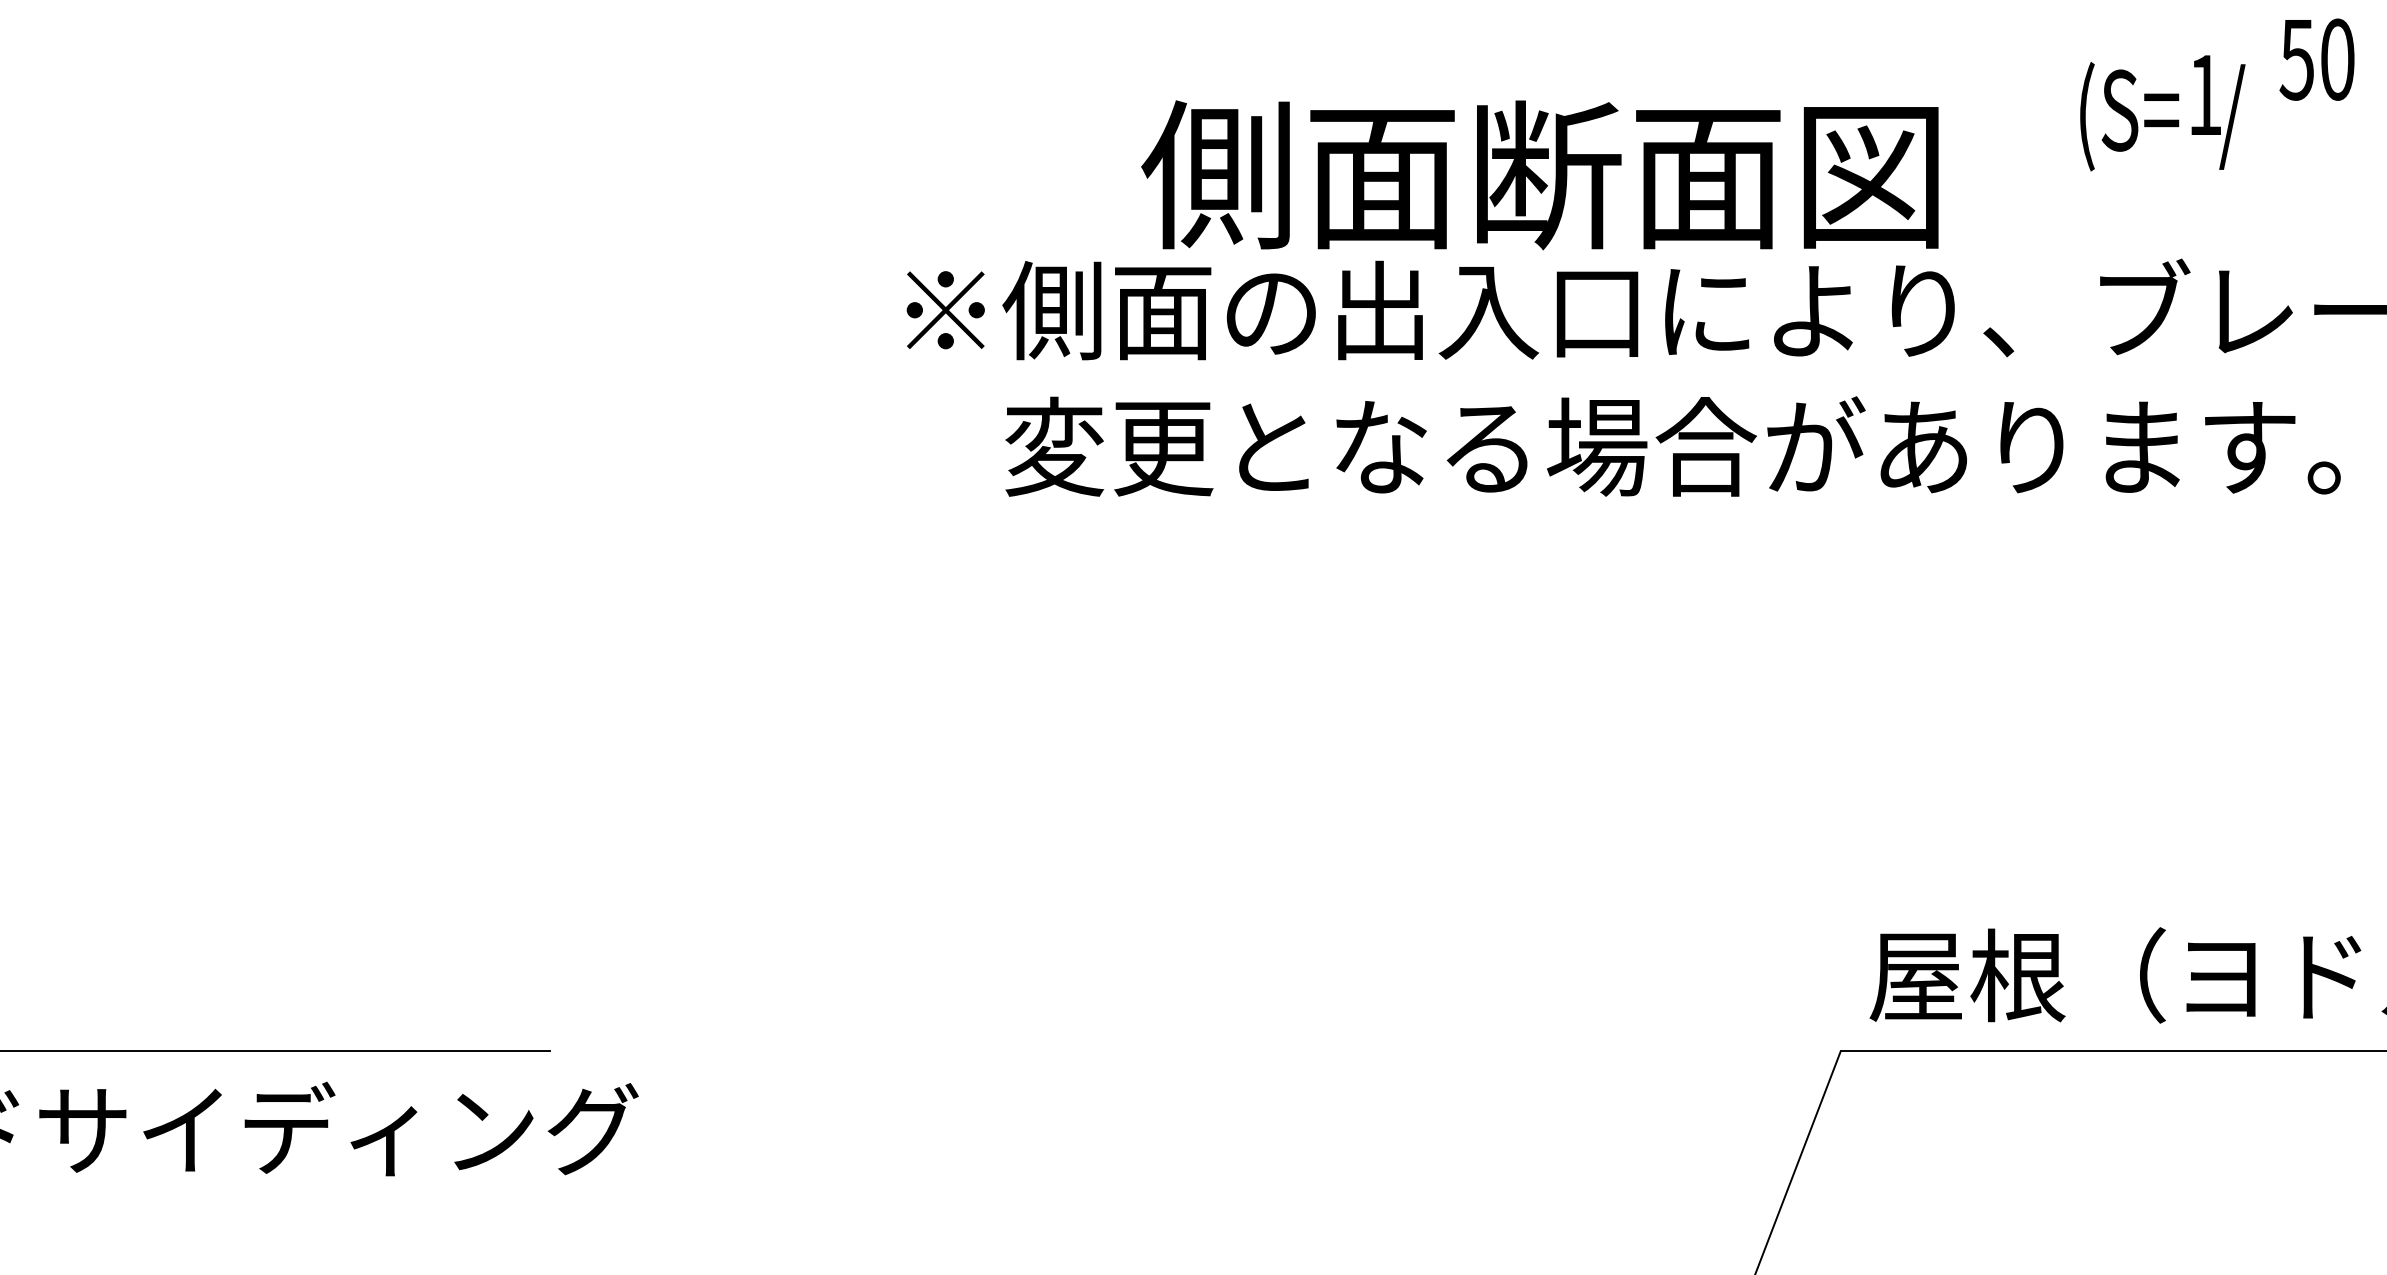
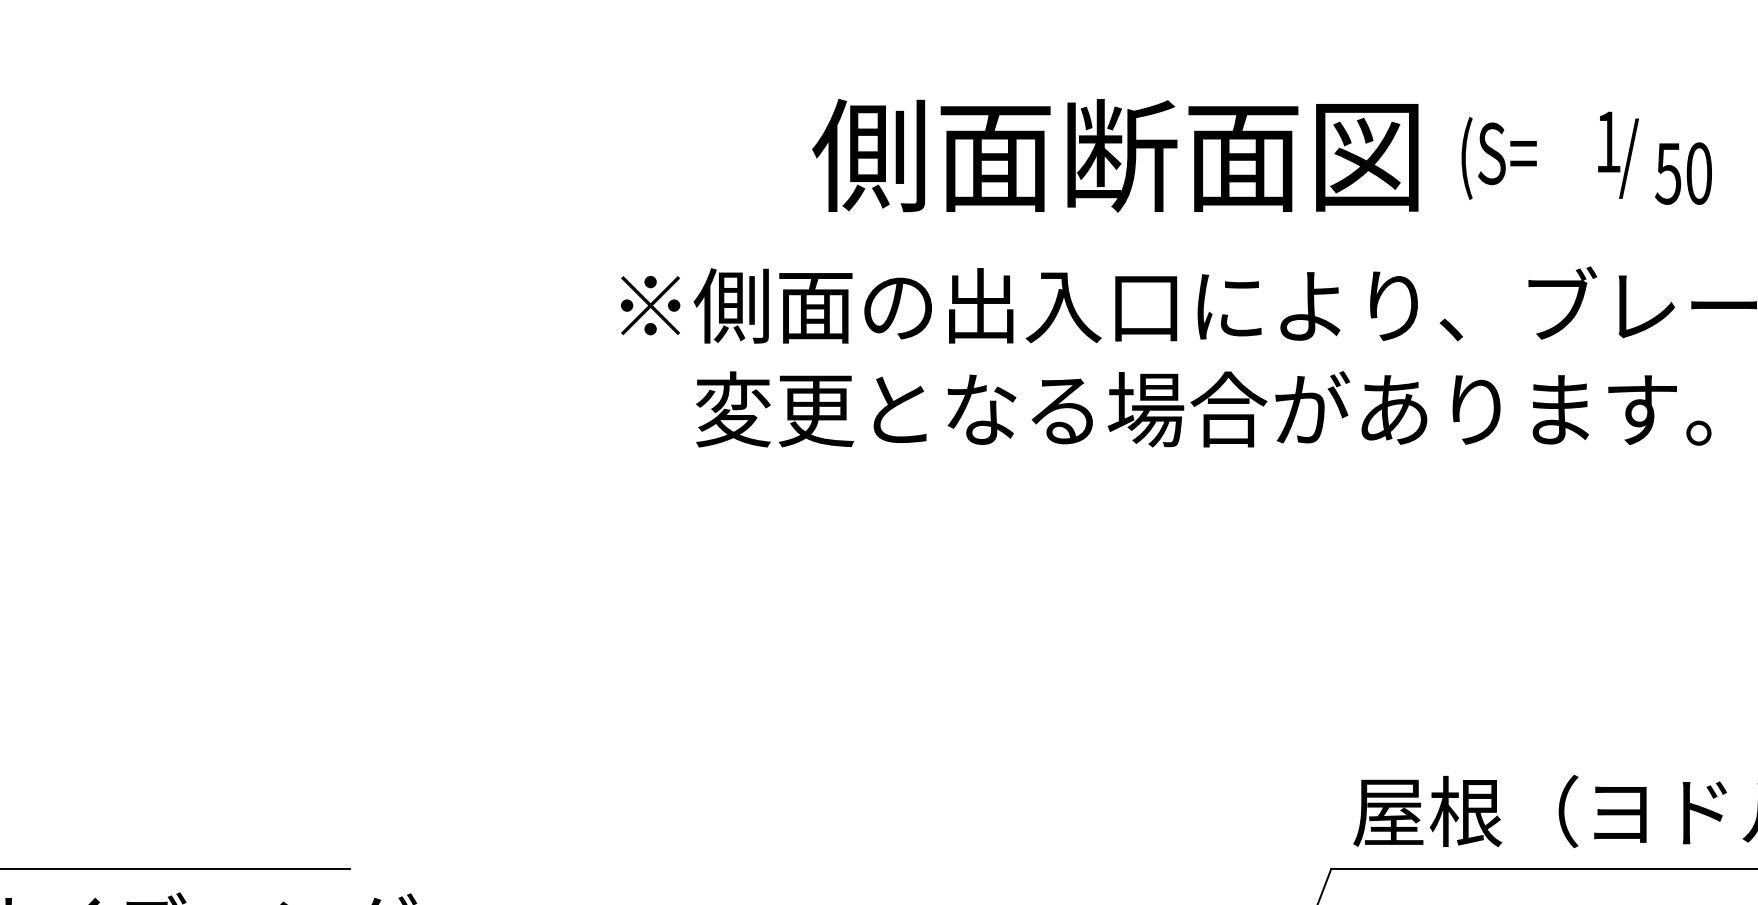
text: (2316, 59) -> (1683, 173), moved
text: (2129, 116) -> (1499, 158), moved
text: (1539, 175) -> (1115, 155), moved

